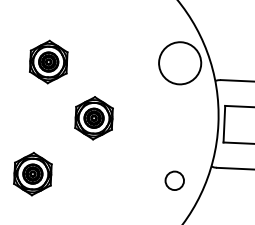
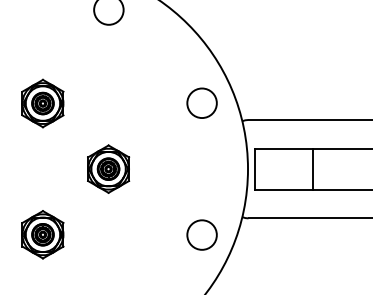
part: (48, 61) -> (42, 103), moved
circle: (179, 63) -> (201, 103), size x0.62
circle: (174, 180) -> (201, 234), size x1.43

